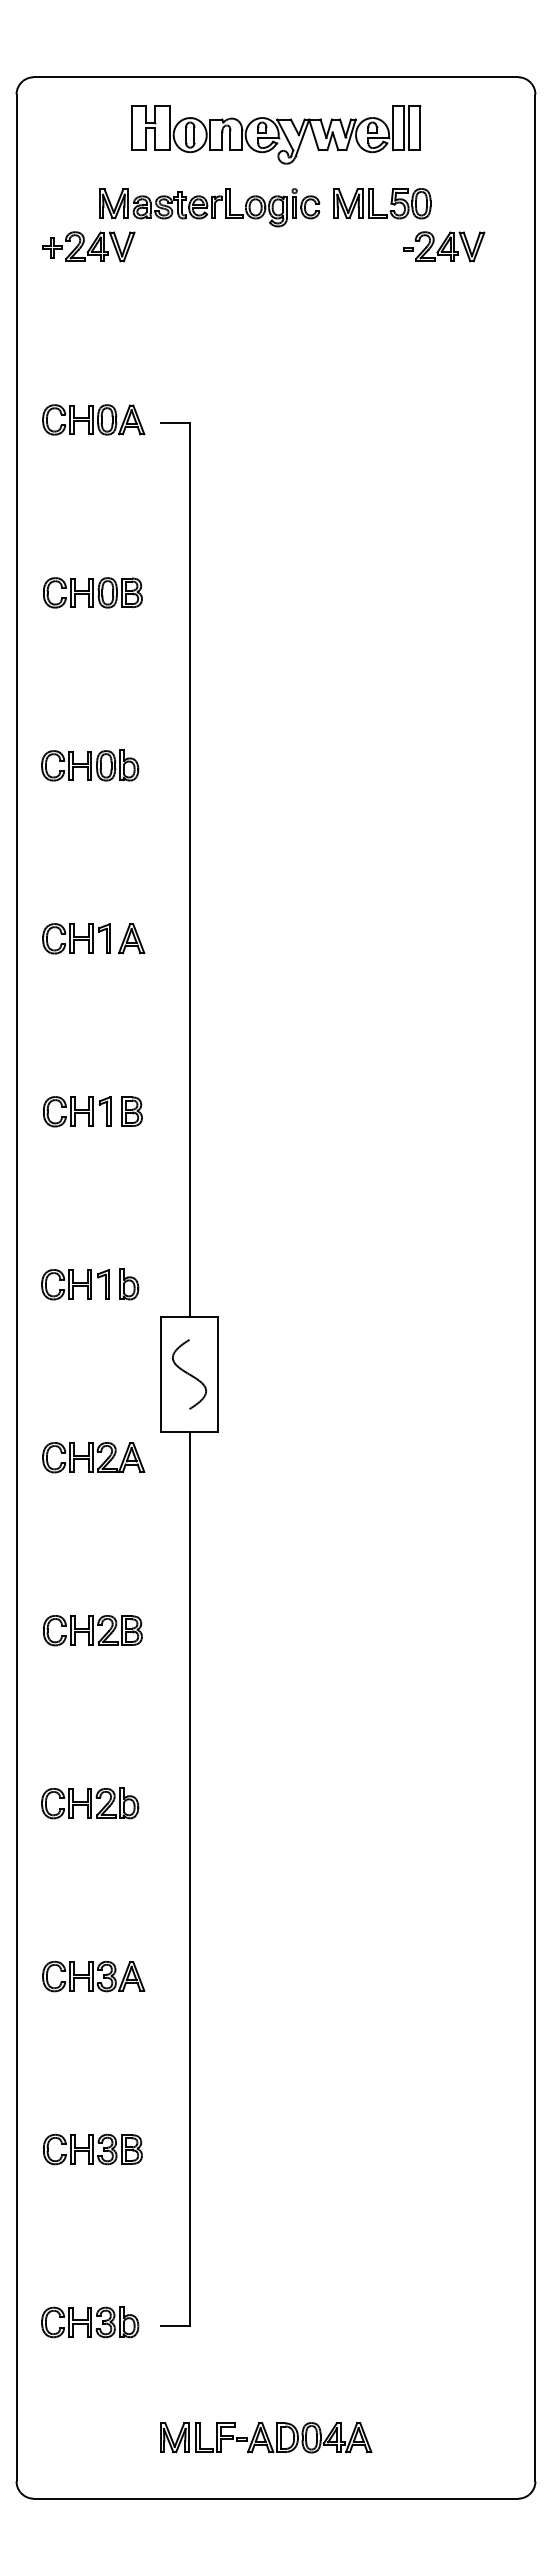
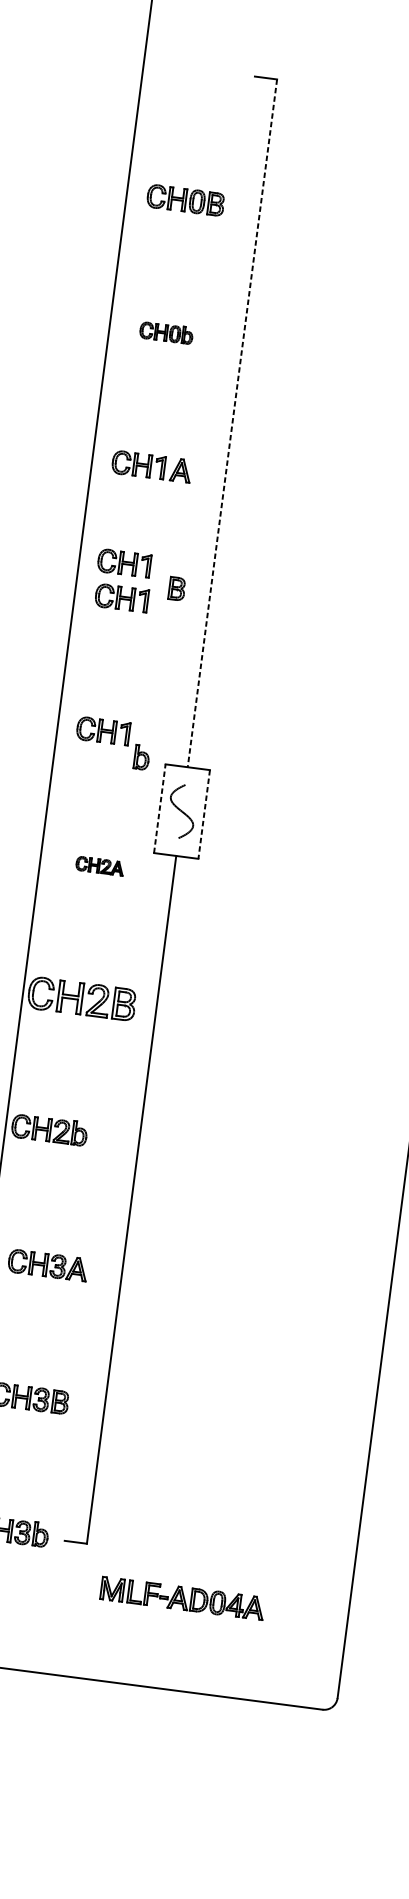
part: (93, 419) -> (203, 67), removed
part: (90, 765) -> (166, 333), size x0.7
line: (189, 870) -> (232, 423), solid -> dashed
part: (74, 1066) -> (124, 563), added
part: (131, 1111) -> (176, 588), moved
part: (129, 1284) -> (142, 757), moved
line: (160, 1374) -> (159, 808), solid -> dashed
line: (218, 1374) -> (204, 814), solid -> dashed
part: (93, 1457) -> (99, 865), size x0.6
part: (92, 1630) -> (81, 998), size x1.4
part: (90, 1803) -> (49, 1130), moved
part: (266, 2437) -> (183, 1598), moved

